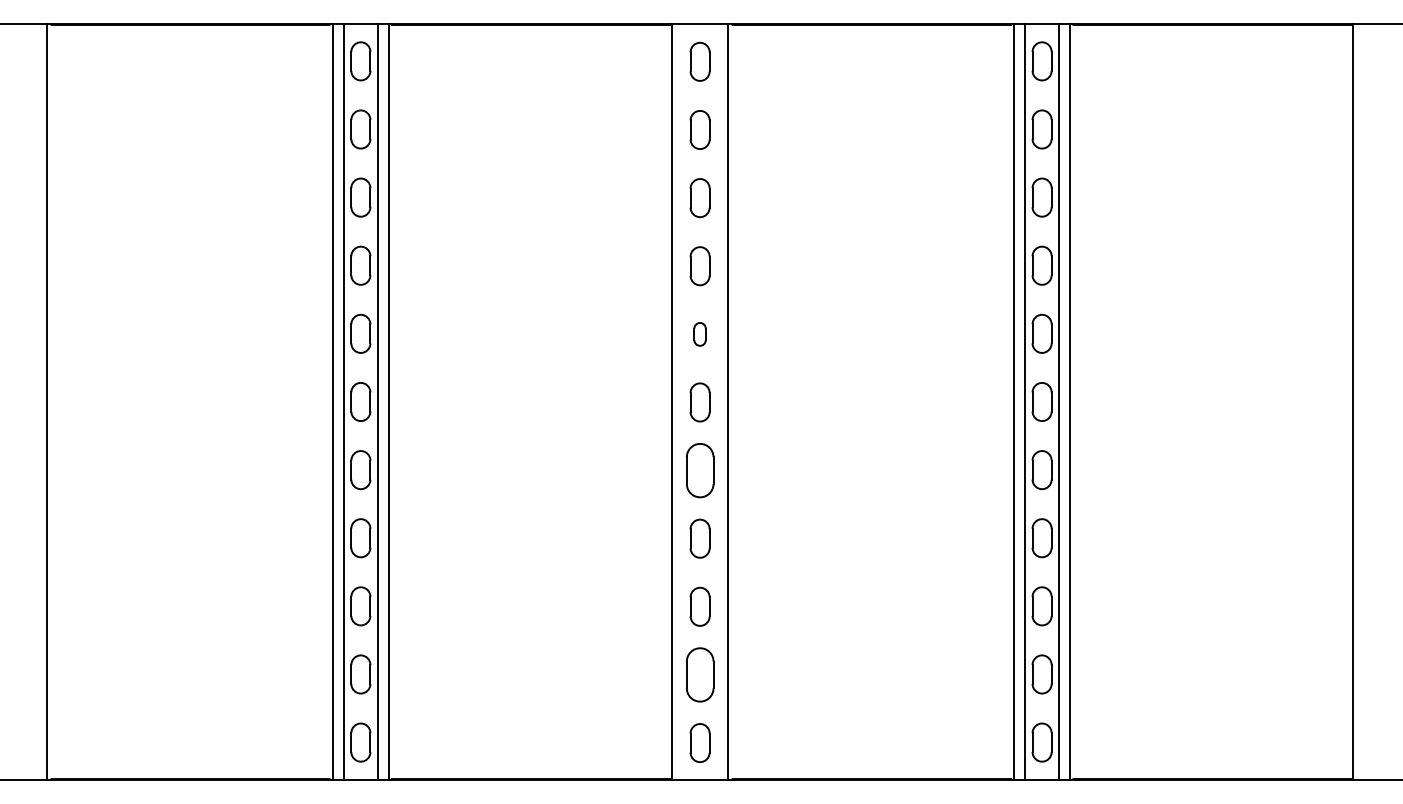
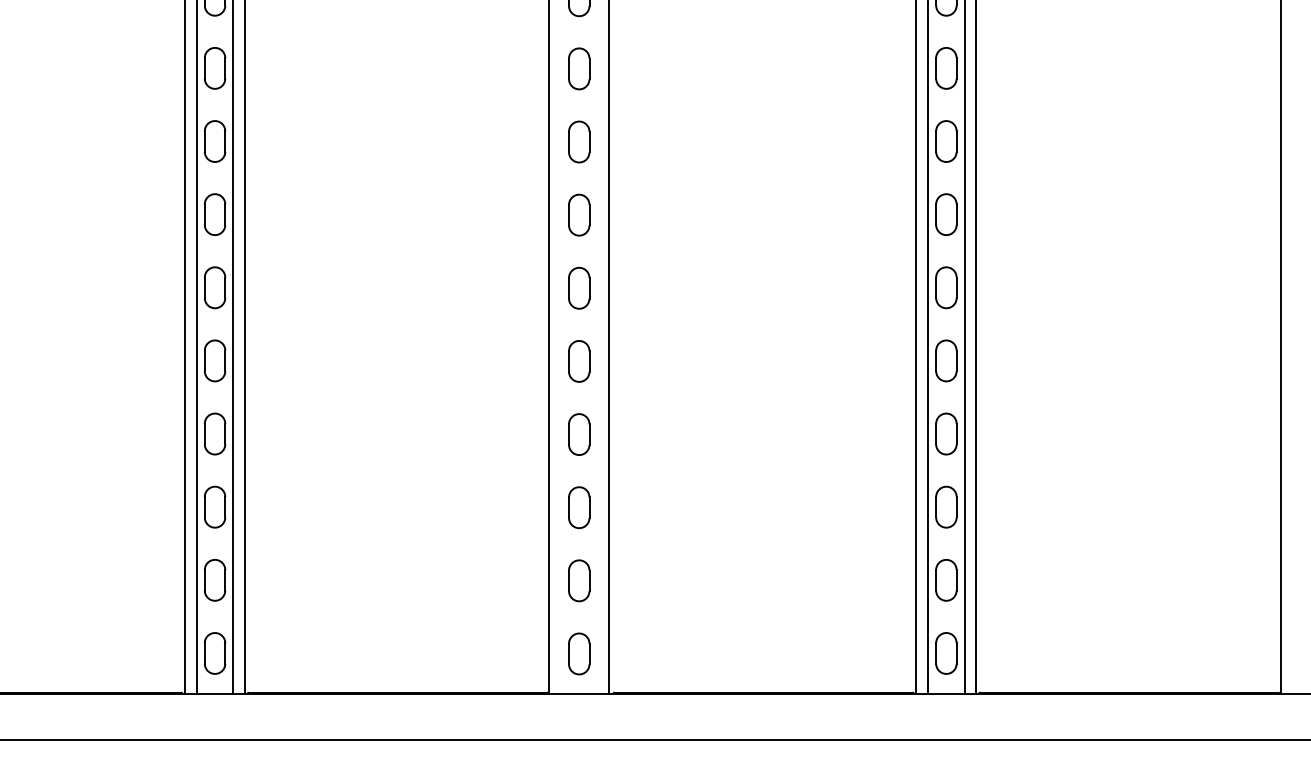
part: (699, 334) -> (578, 215), size x1.67
part: (699, 470) -> (578, 361), size x0.71
part: (699, 674) -> (578, 580), size x0.71

